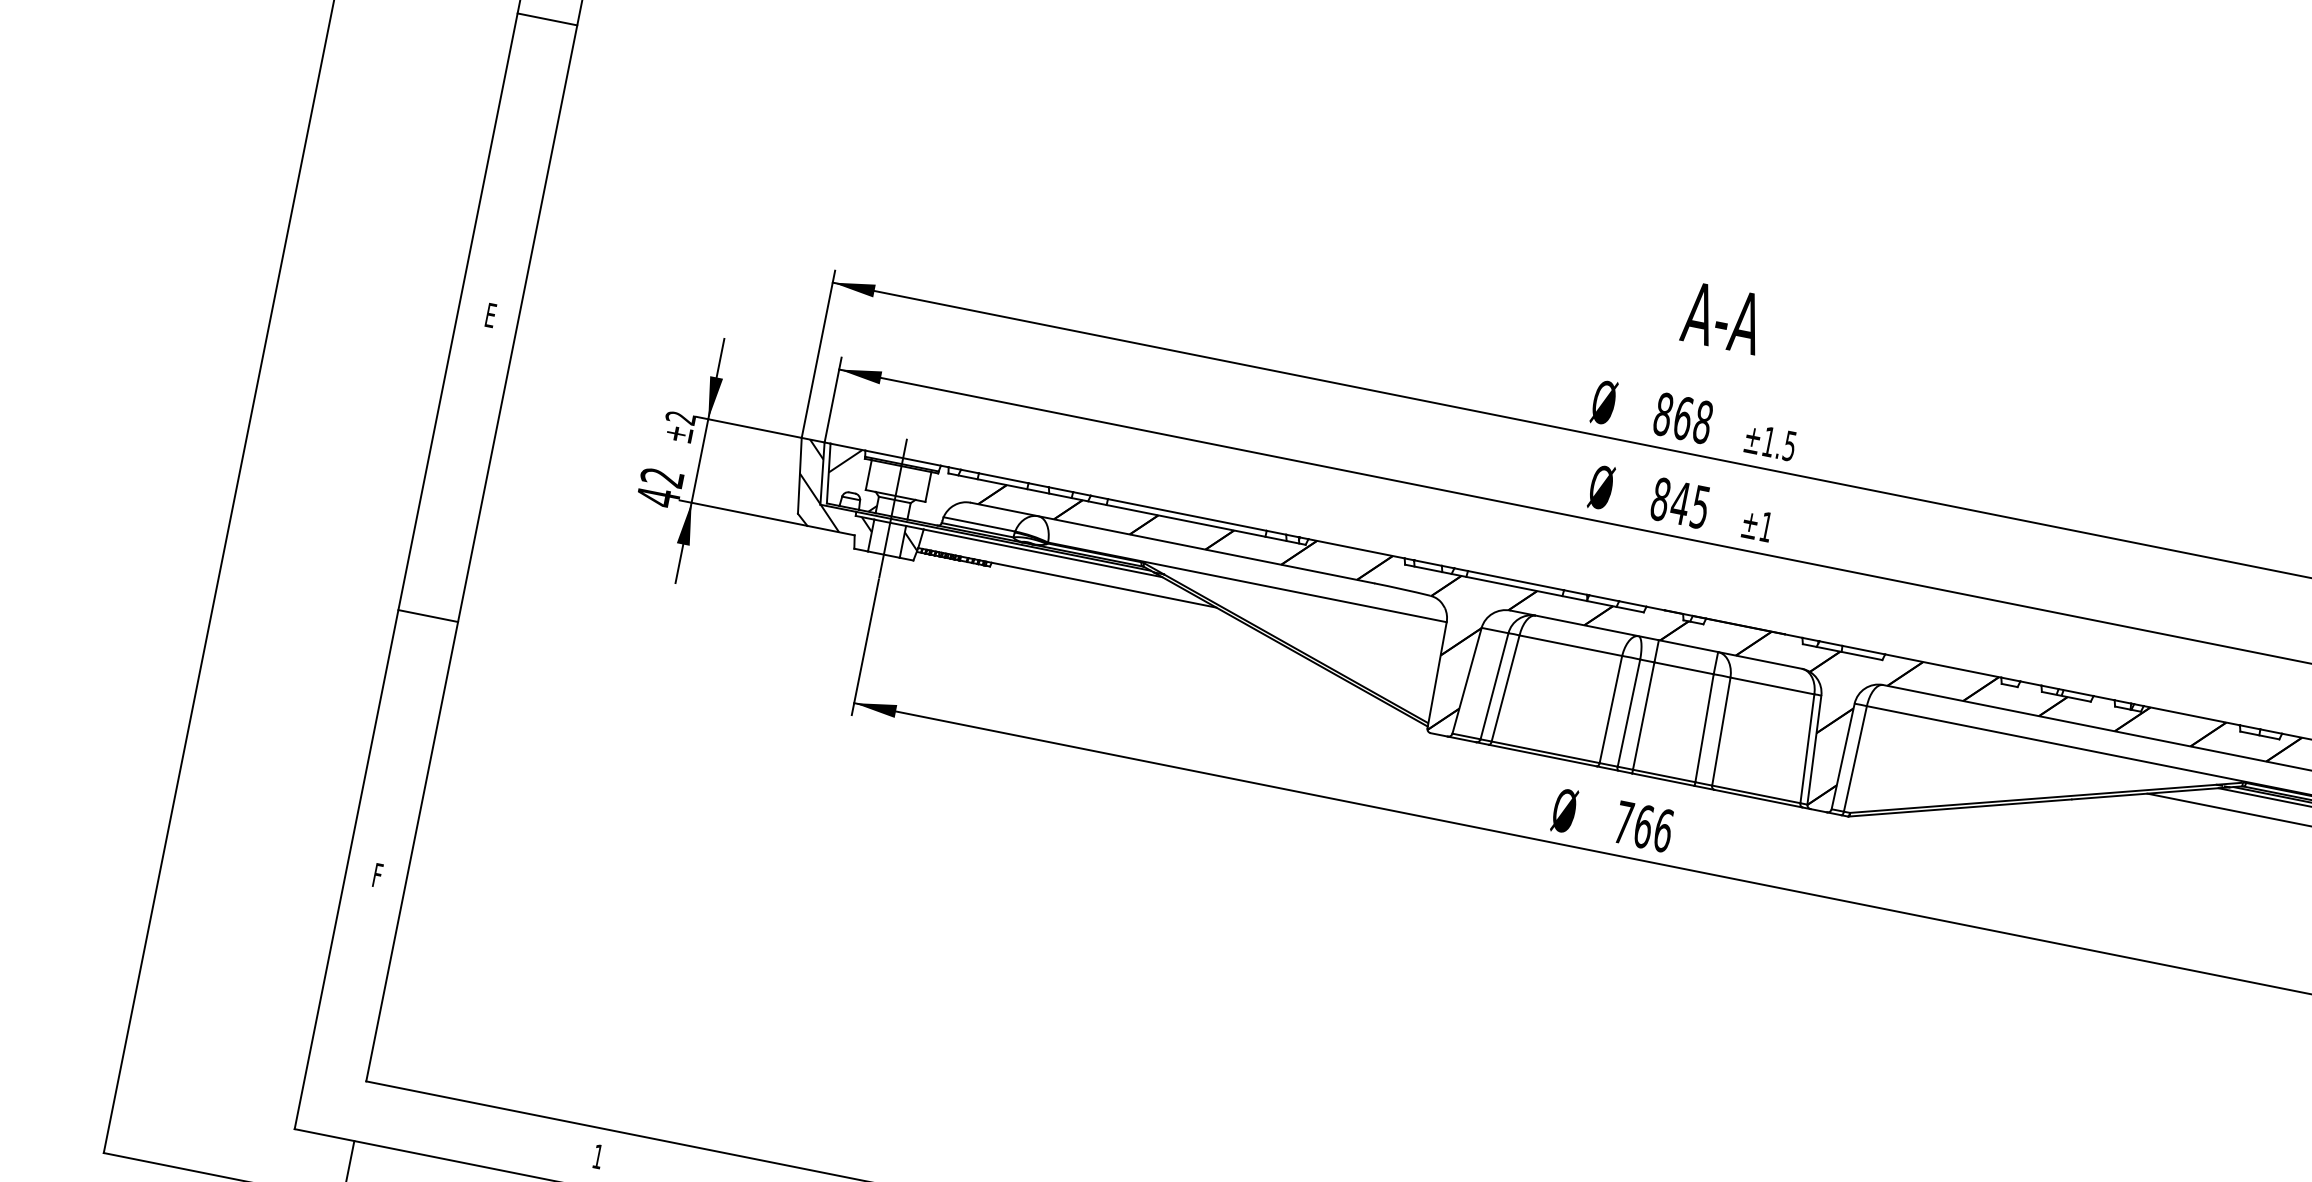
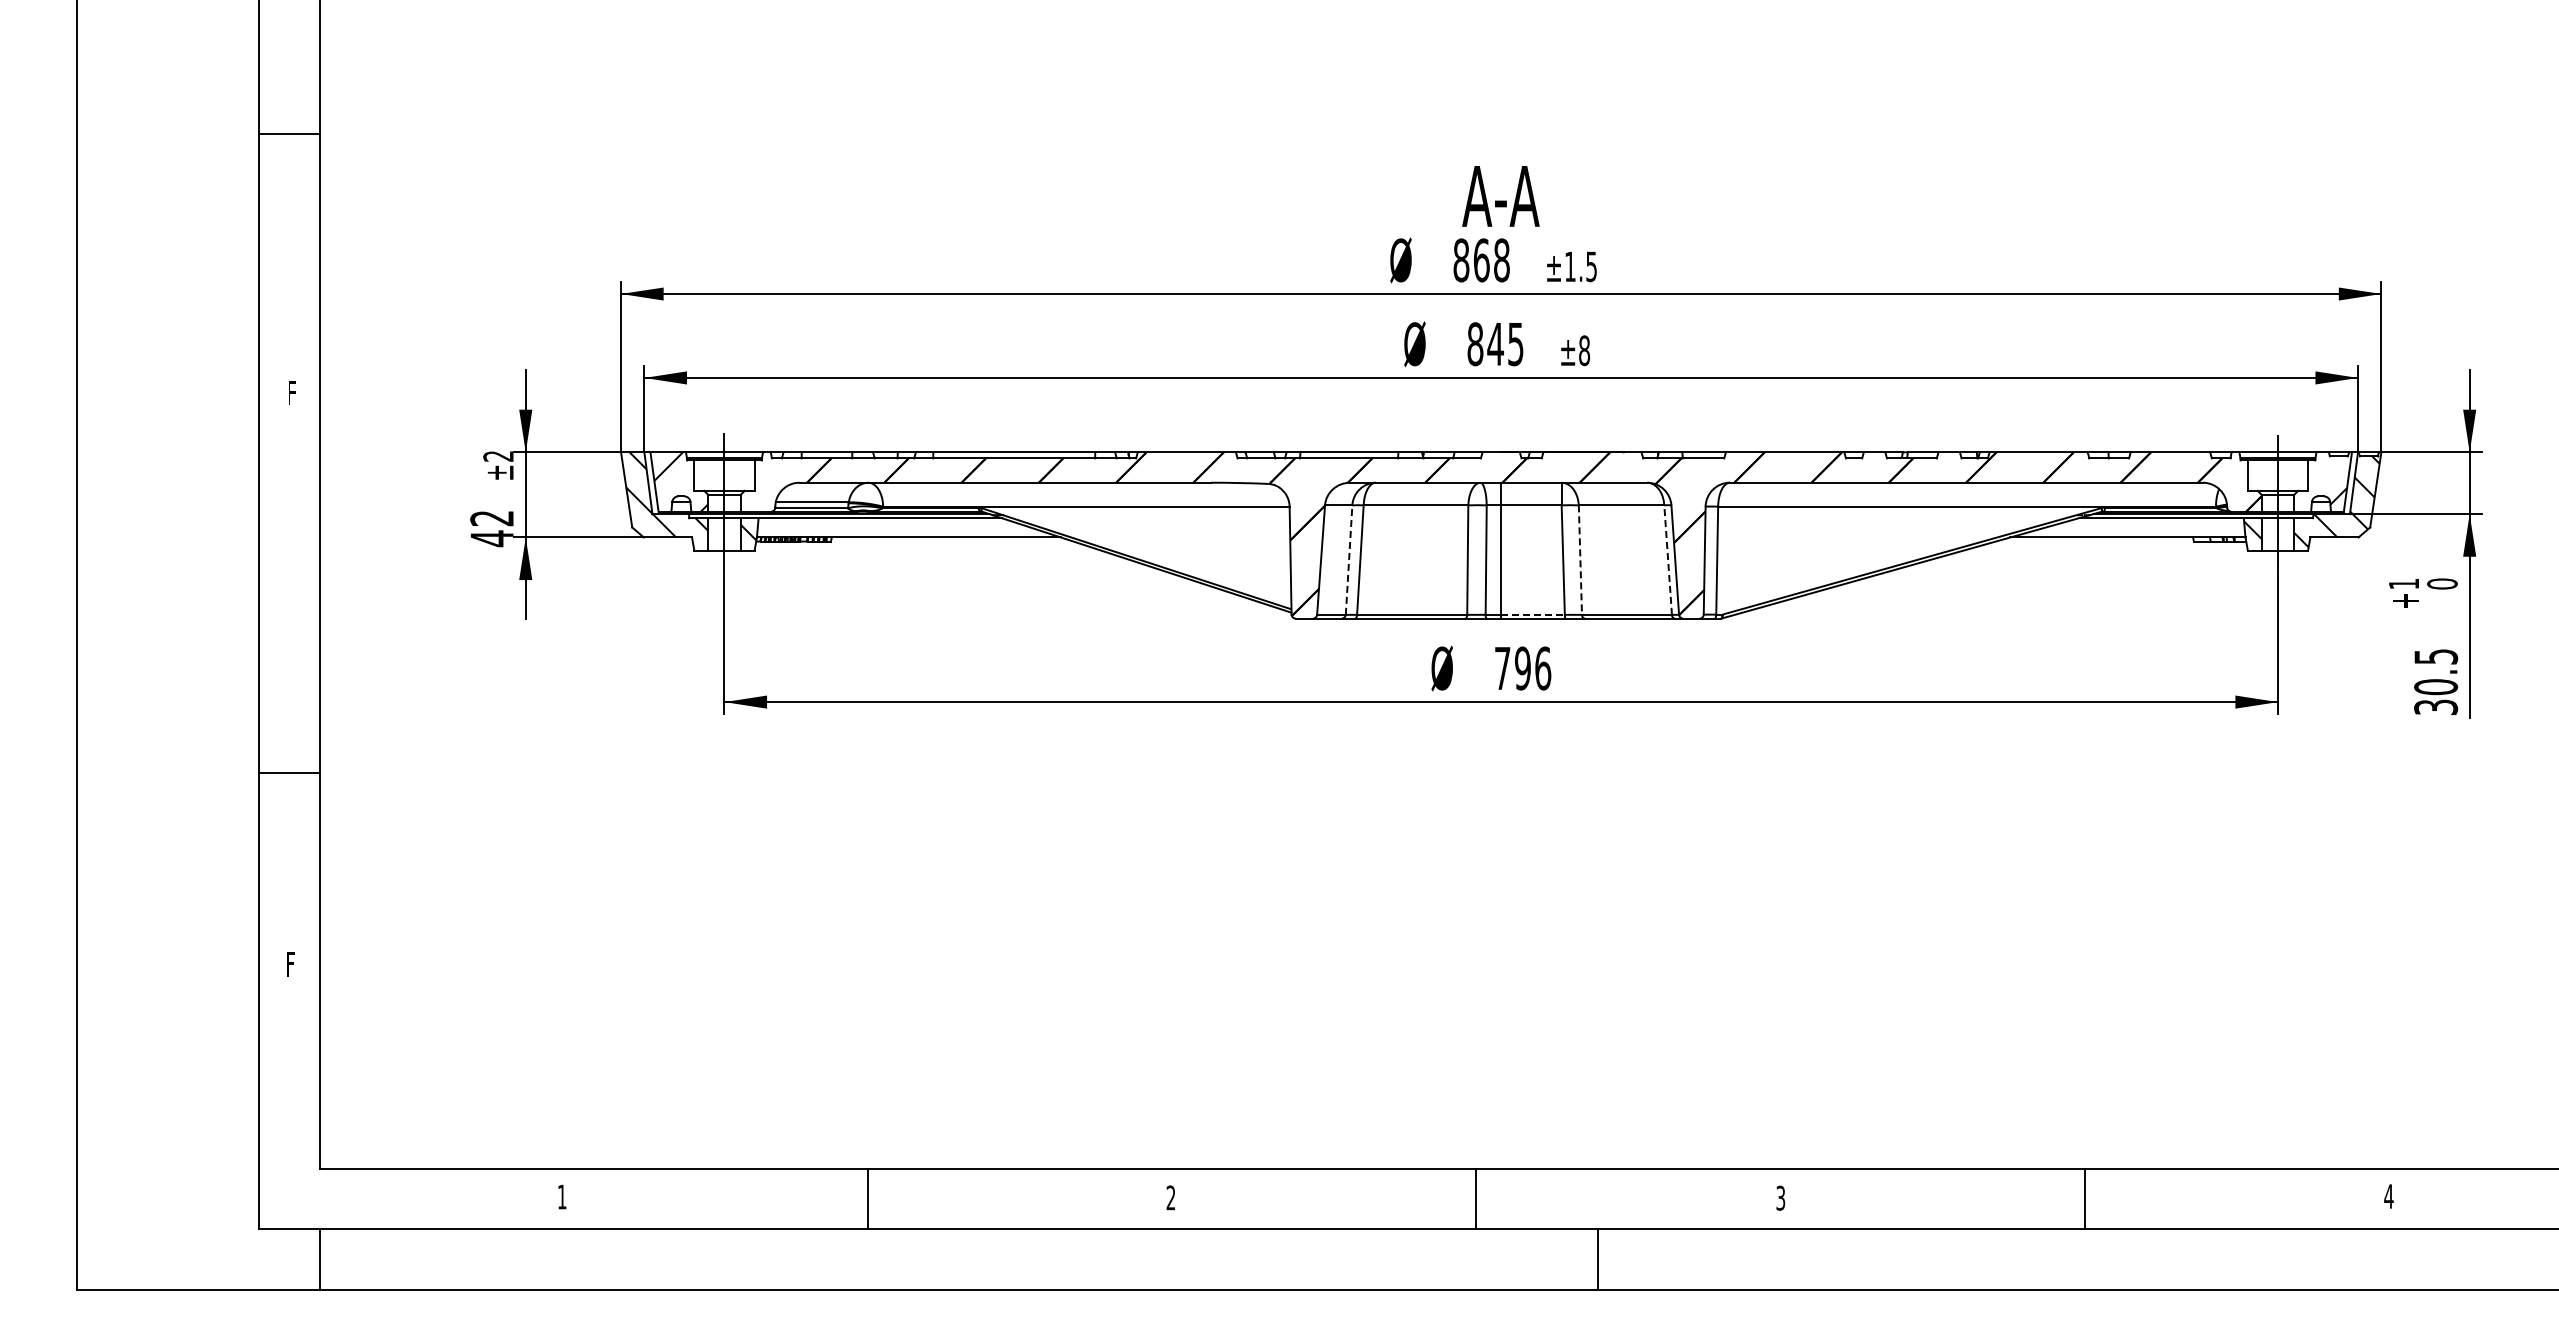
line: (547, 19) -> (289, 133), moved
text: (491, 314) -> (292, 392), E -> F
text: (1722, 318) -> (1500, 196), moved
text: (1766, 526) -> (1584, 350), ±1 -> ±8
line: (427, 616) -> (289, 773), moved
line: (1494, 686) -> (1349, 560), solid -> dashed
line: (1721, 732) -> (1580, 560), solid -> dashed
line: (1807, 749) -> (1668, 560), solid -> dashed
line: (1664, 775) -> (1533, 614), solid -> dashed
text: (1644, 826) -> (1523, 668), 766 -> 796

